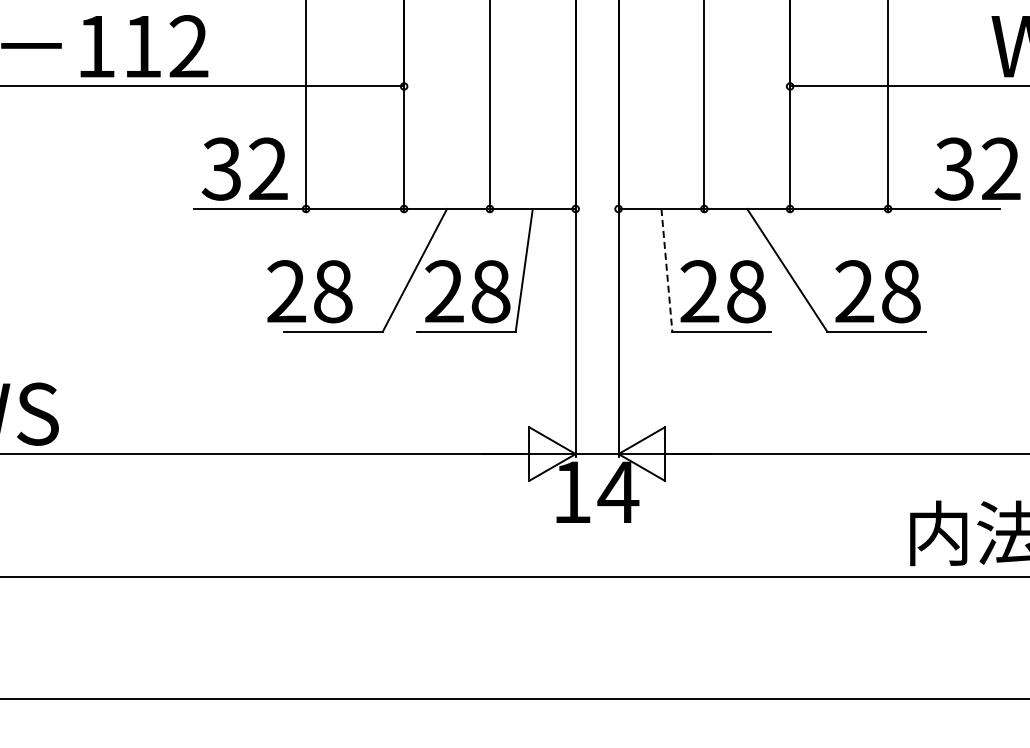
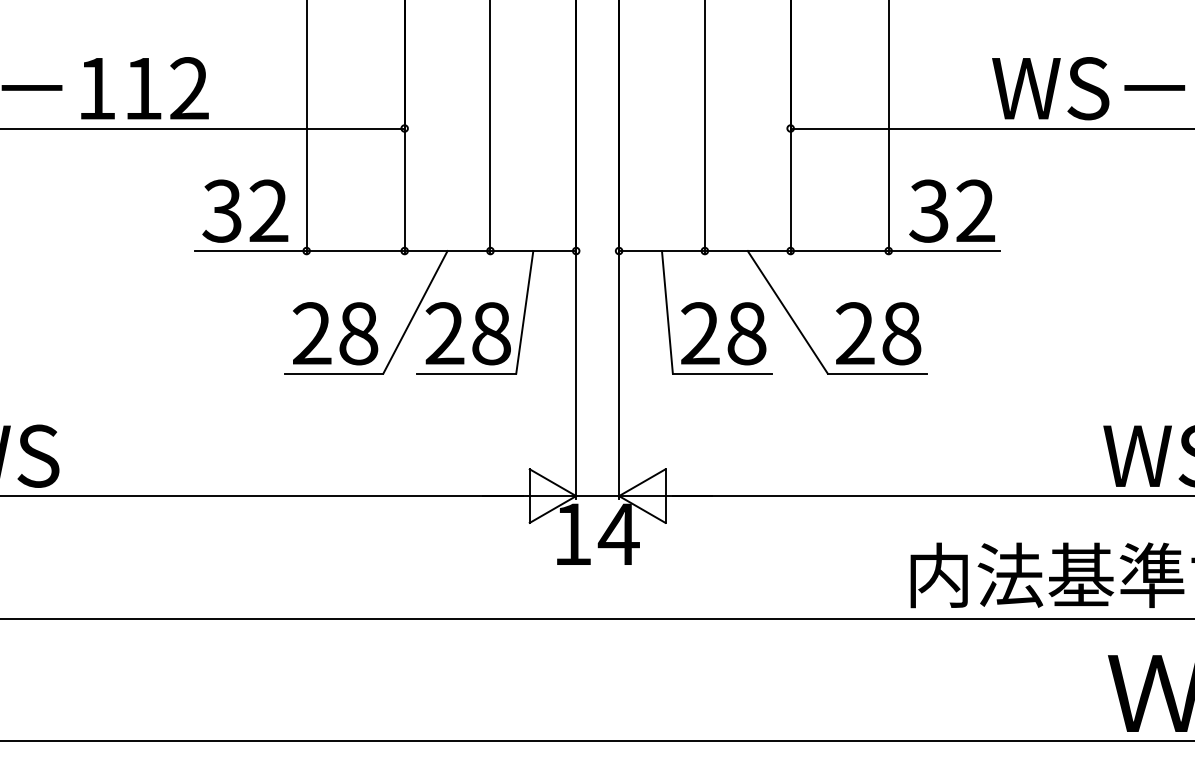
text: (976, 168) -> (951, 210), moved
line: (666, 270) -> (667, 312), dashed -> solid
text: (309, 291) -> (335, 333), moved

